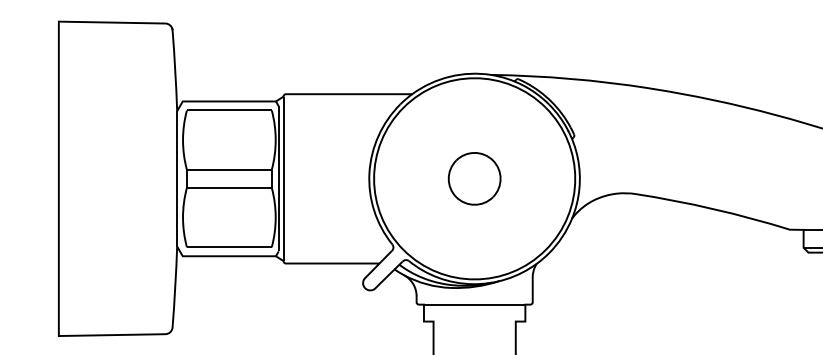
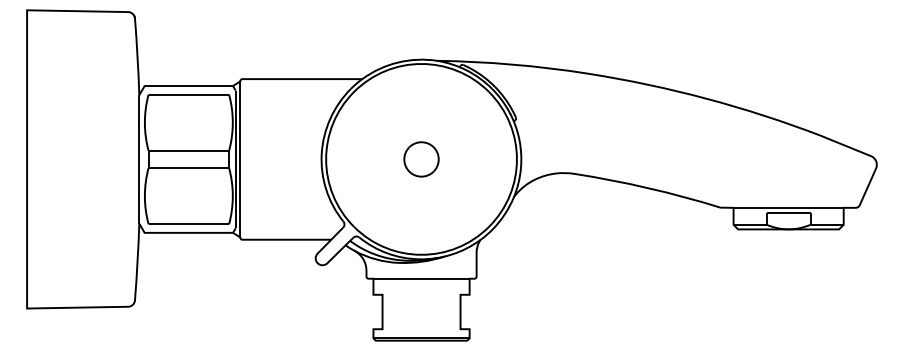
part: (474, 178) -> (421, 159), size x0.7

